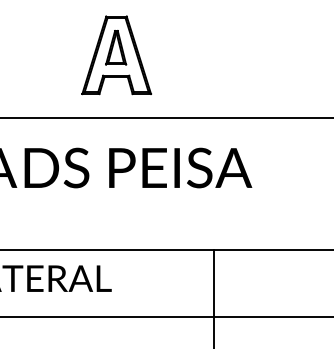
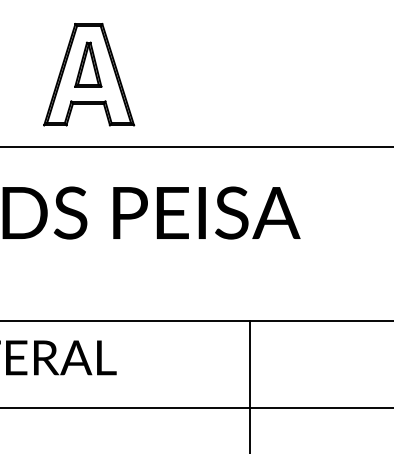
part: (116, 55) -> (88, 74), moved

